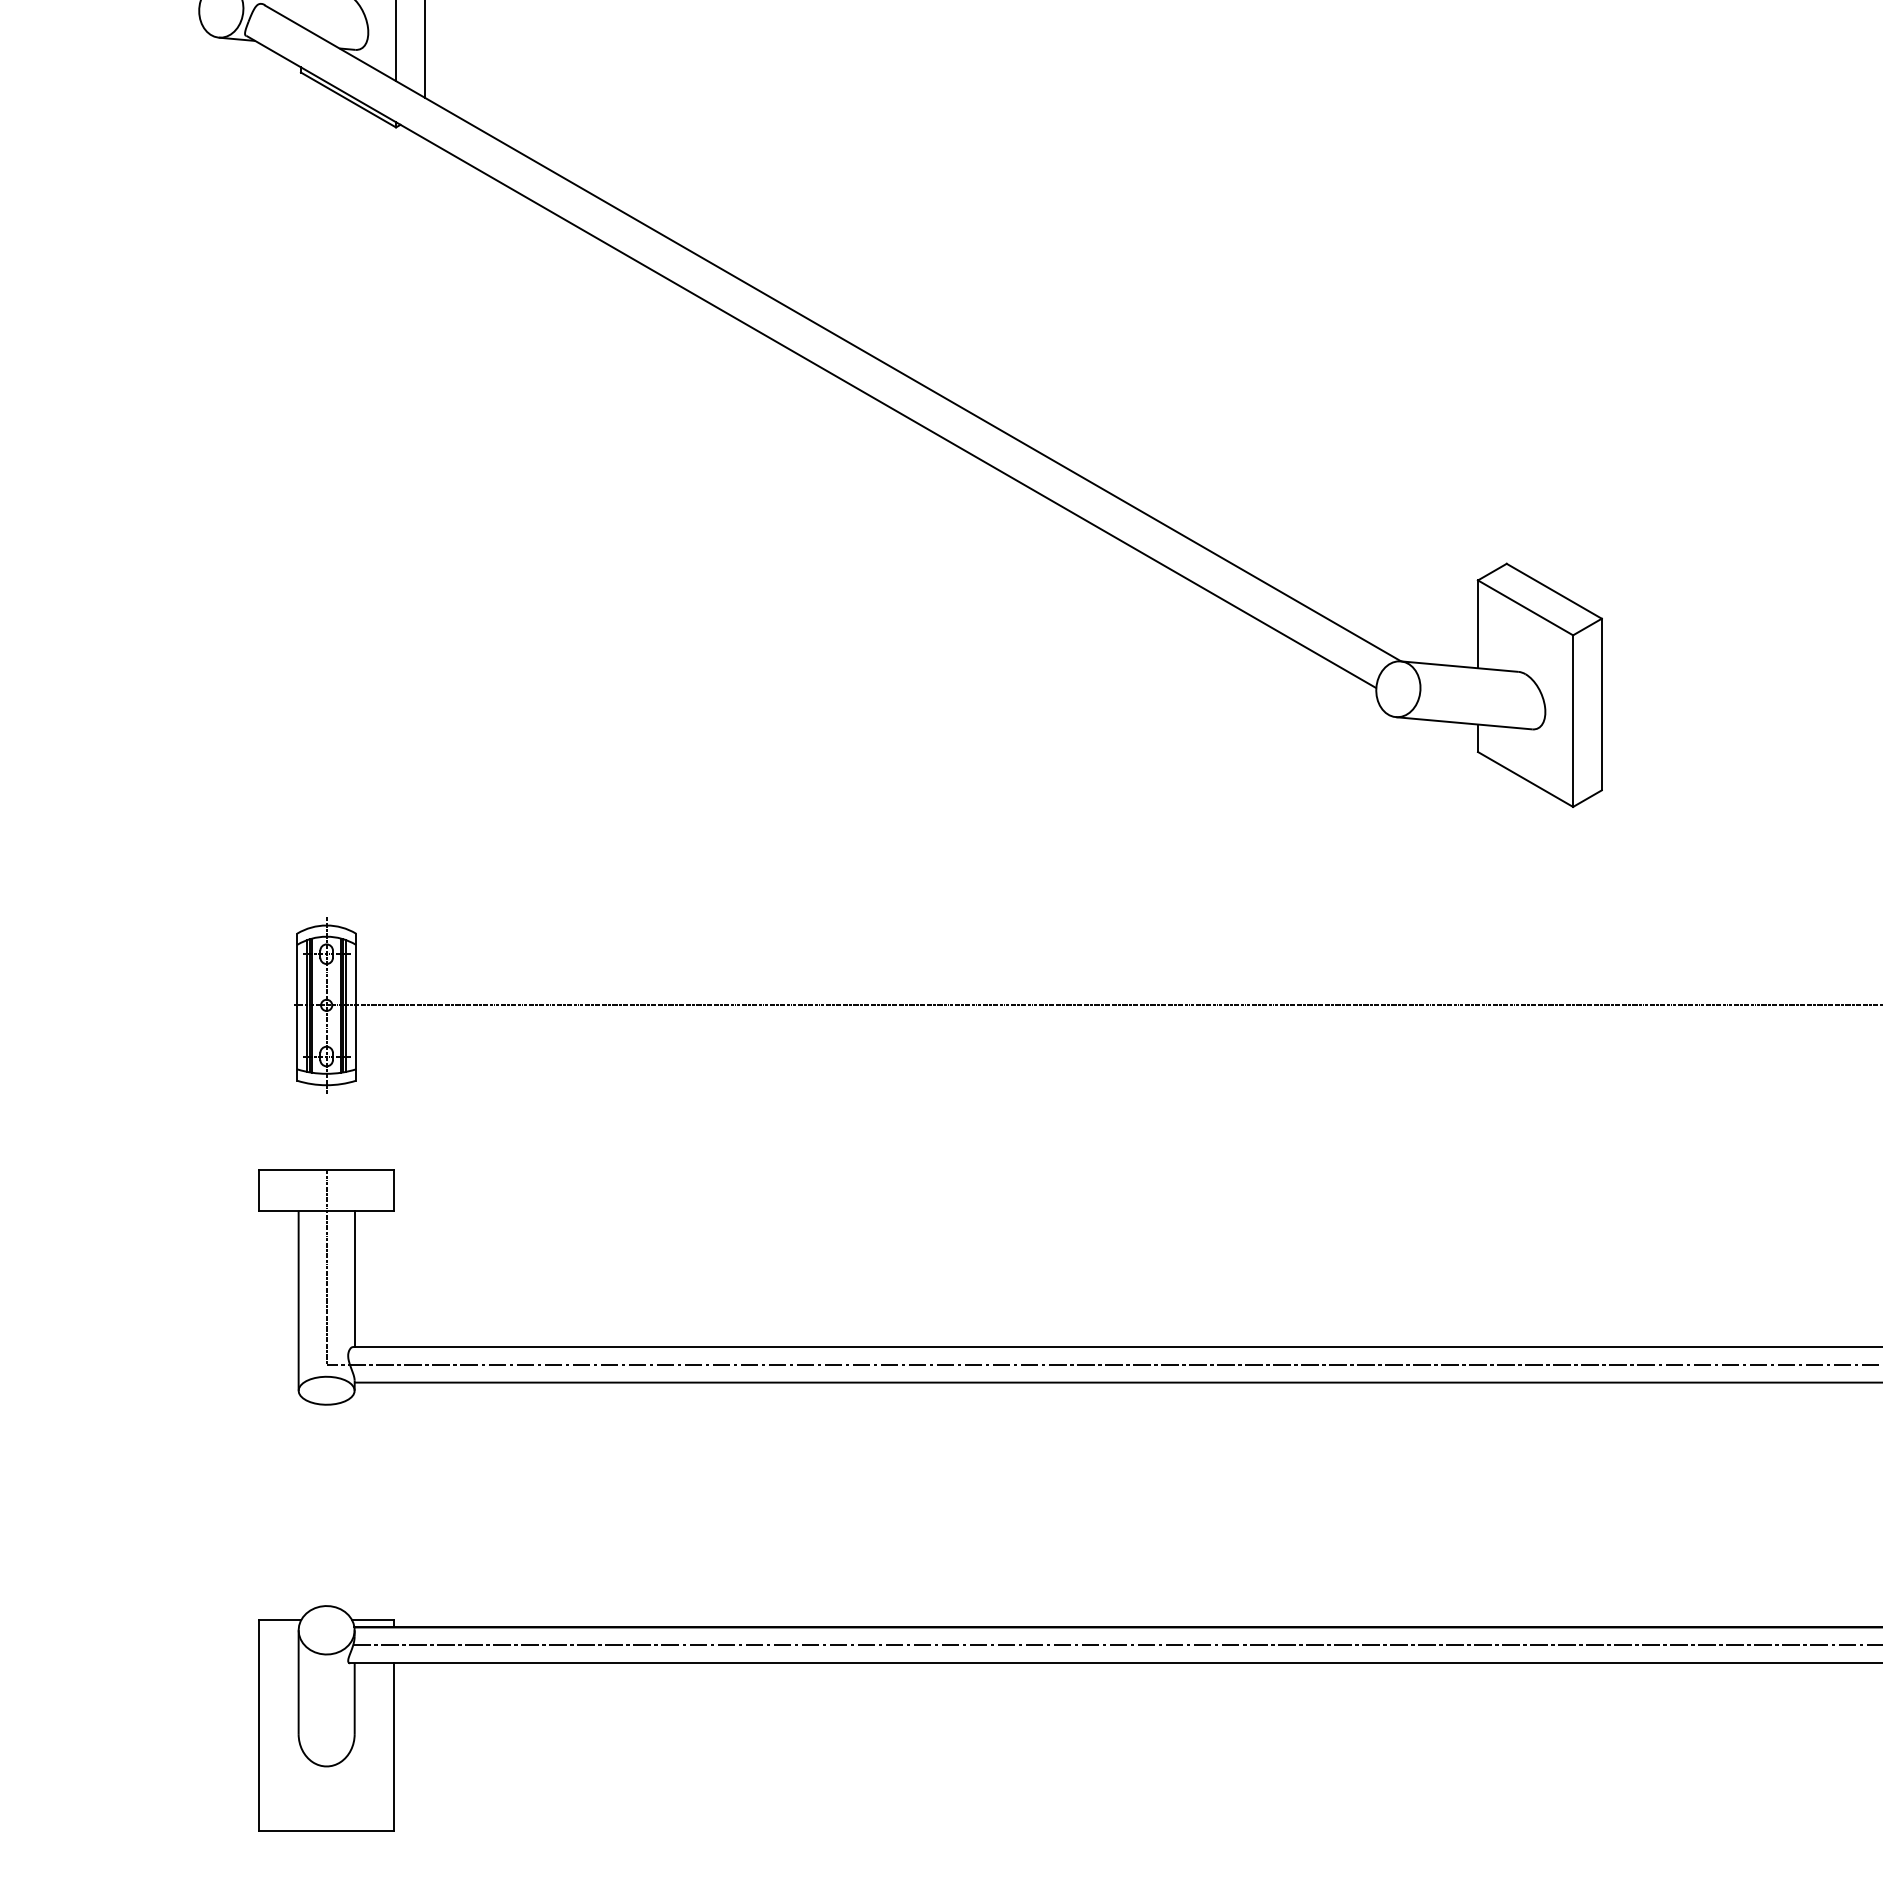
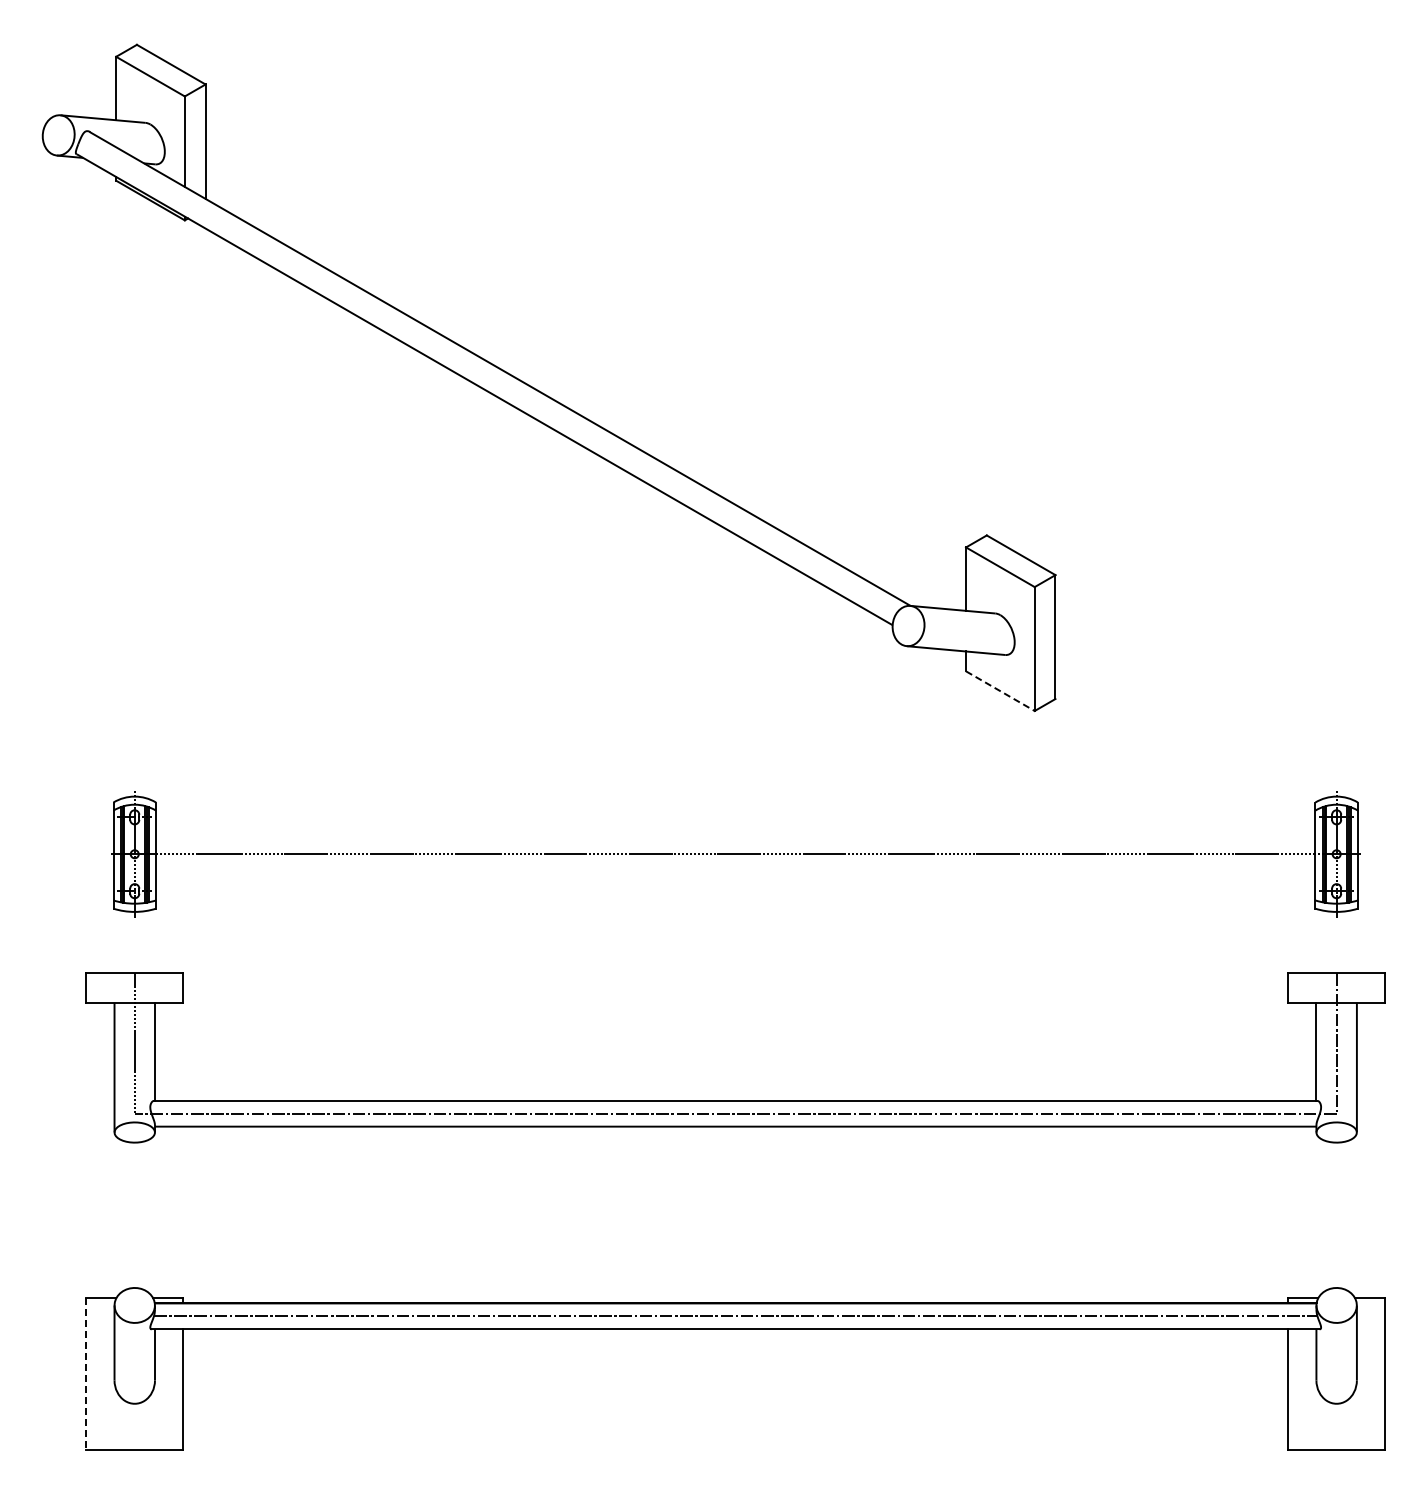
line: (1525, 779) -> (1000, 691), solid -> dashed
line: (259, 1725) -> (86, 1374), solid -> dashed

